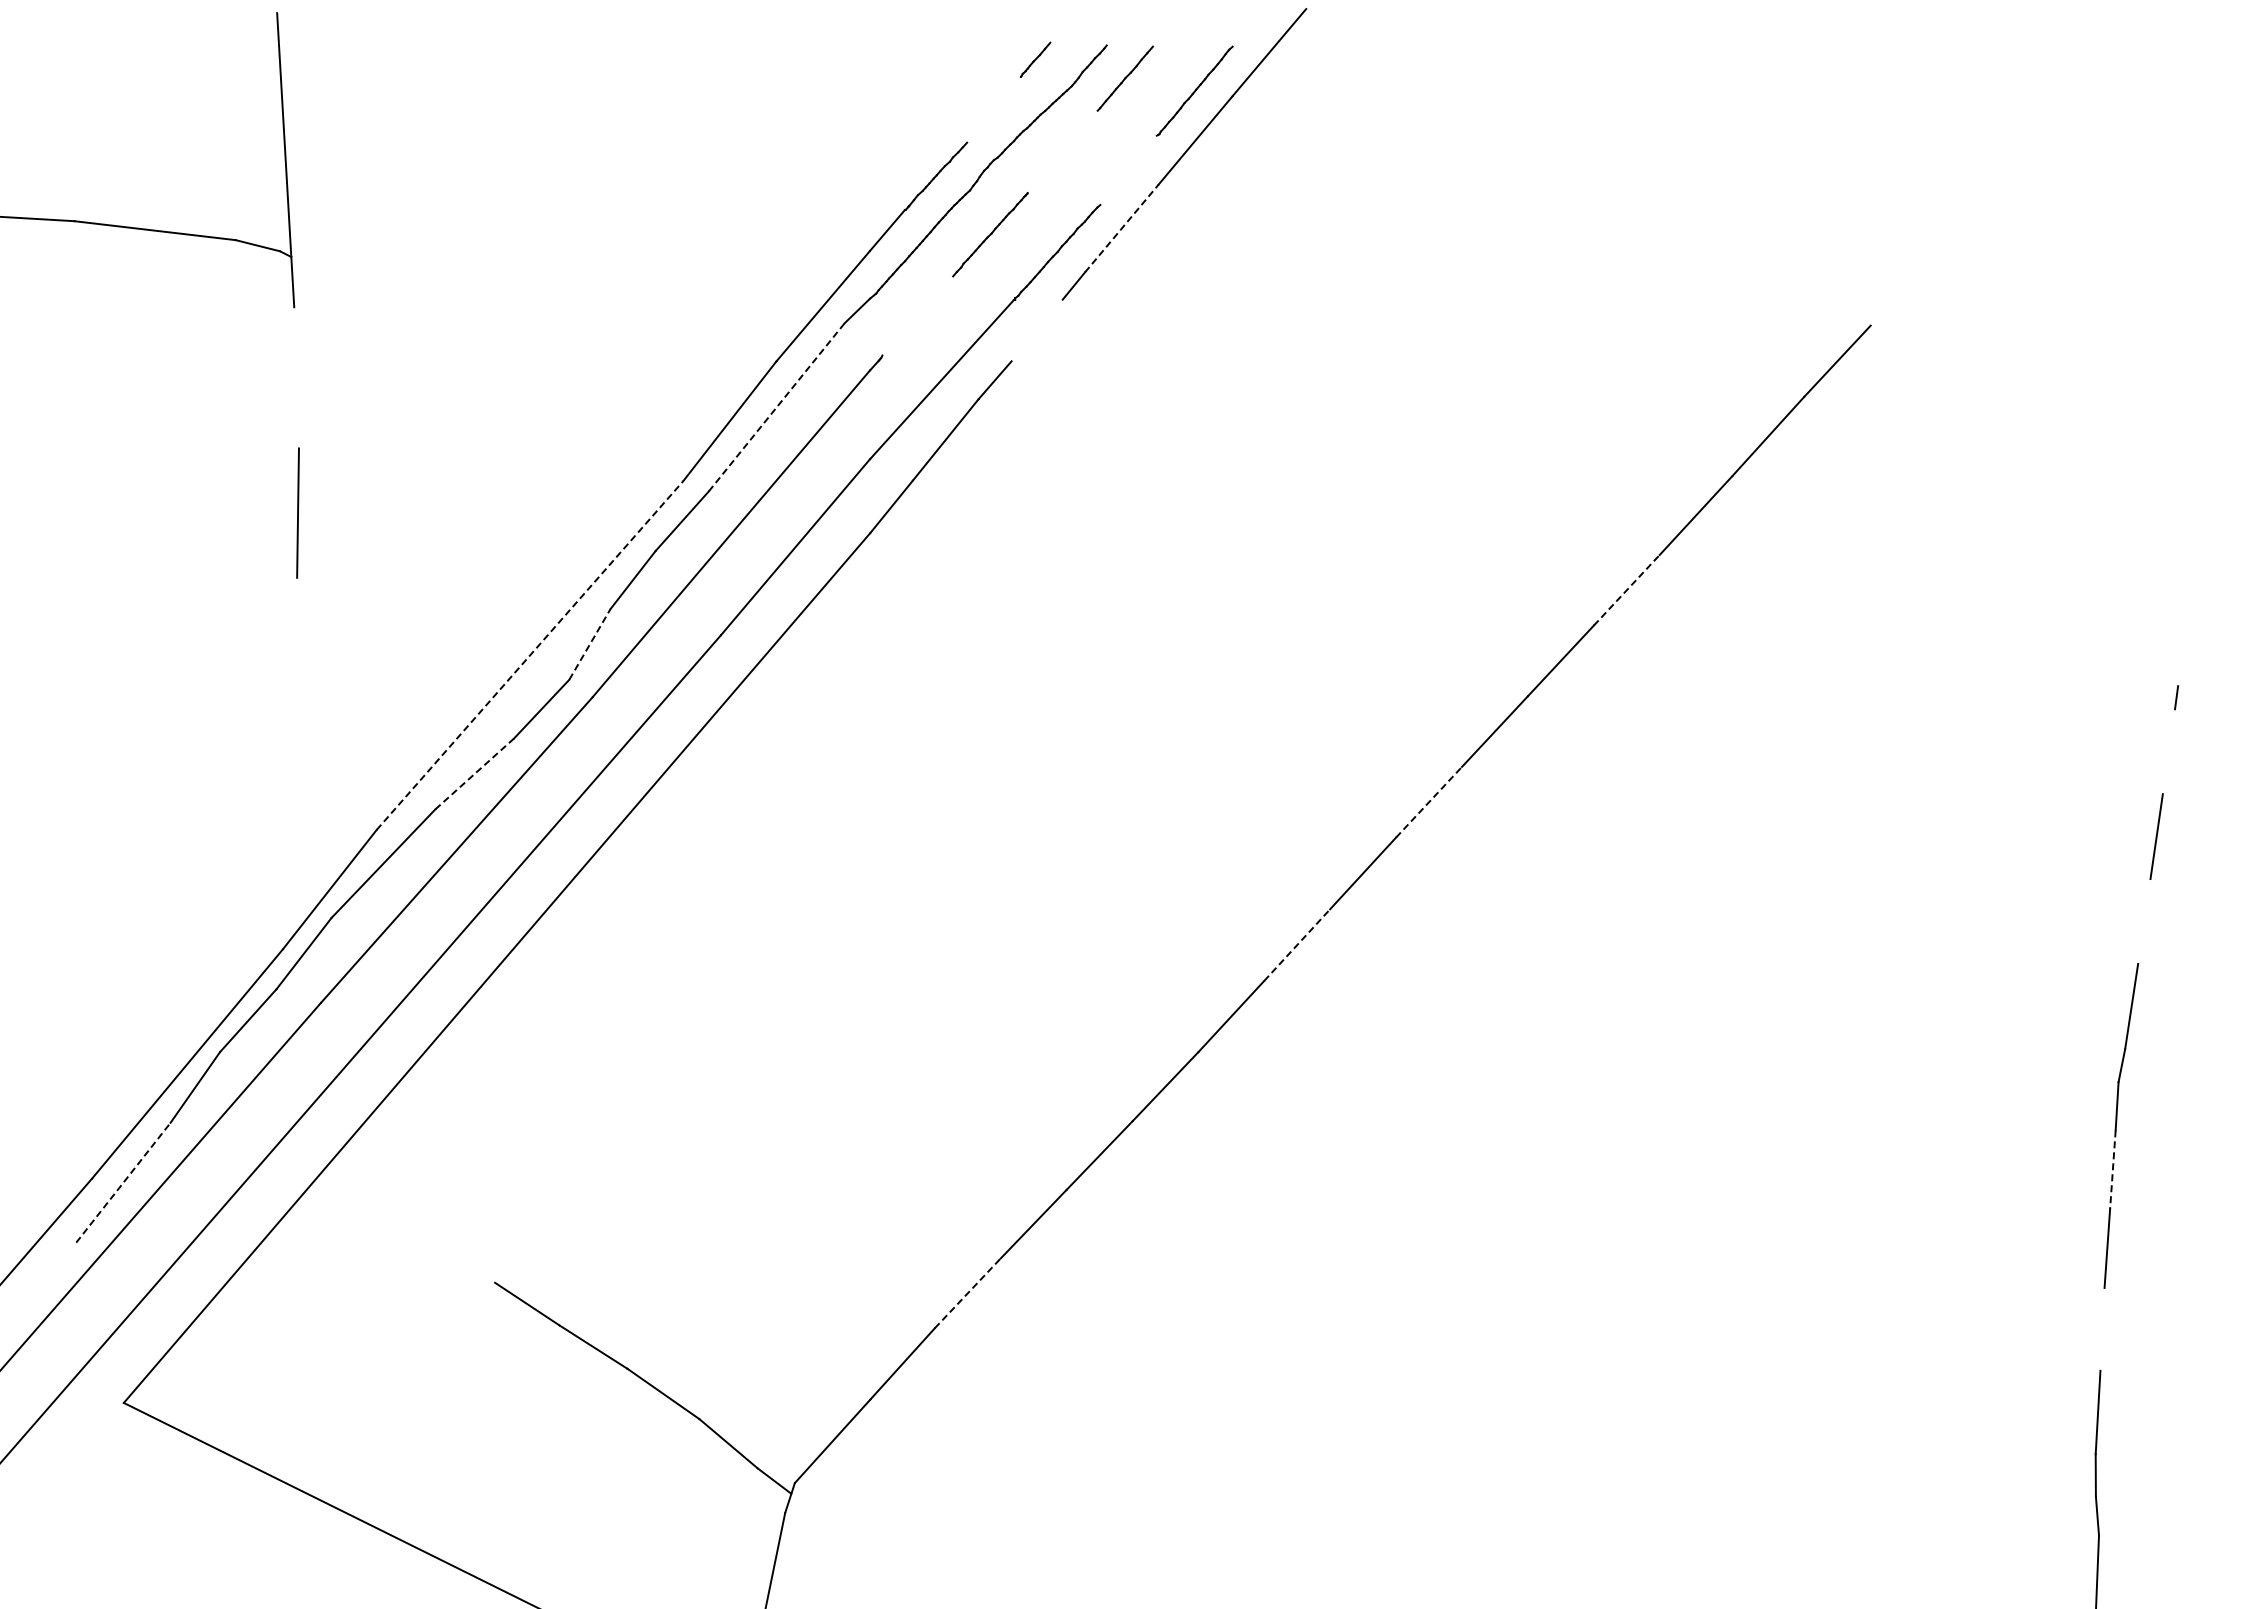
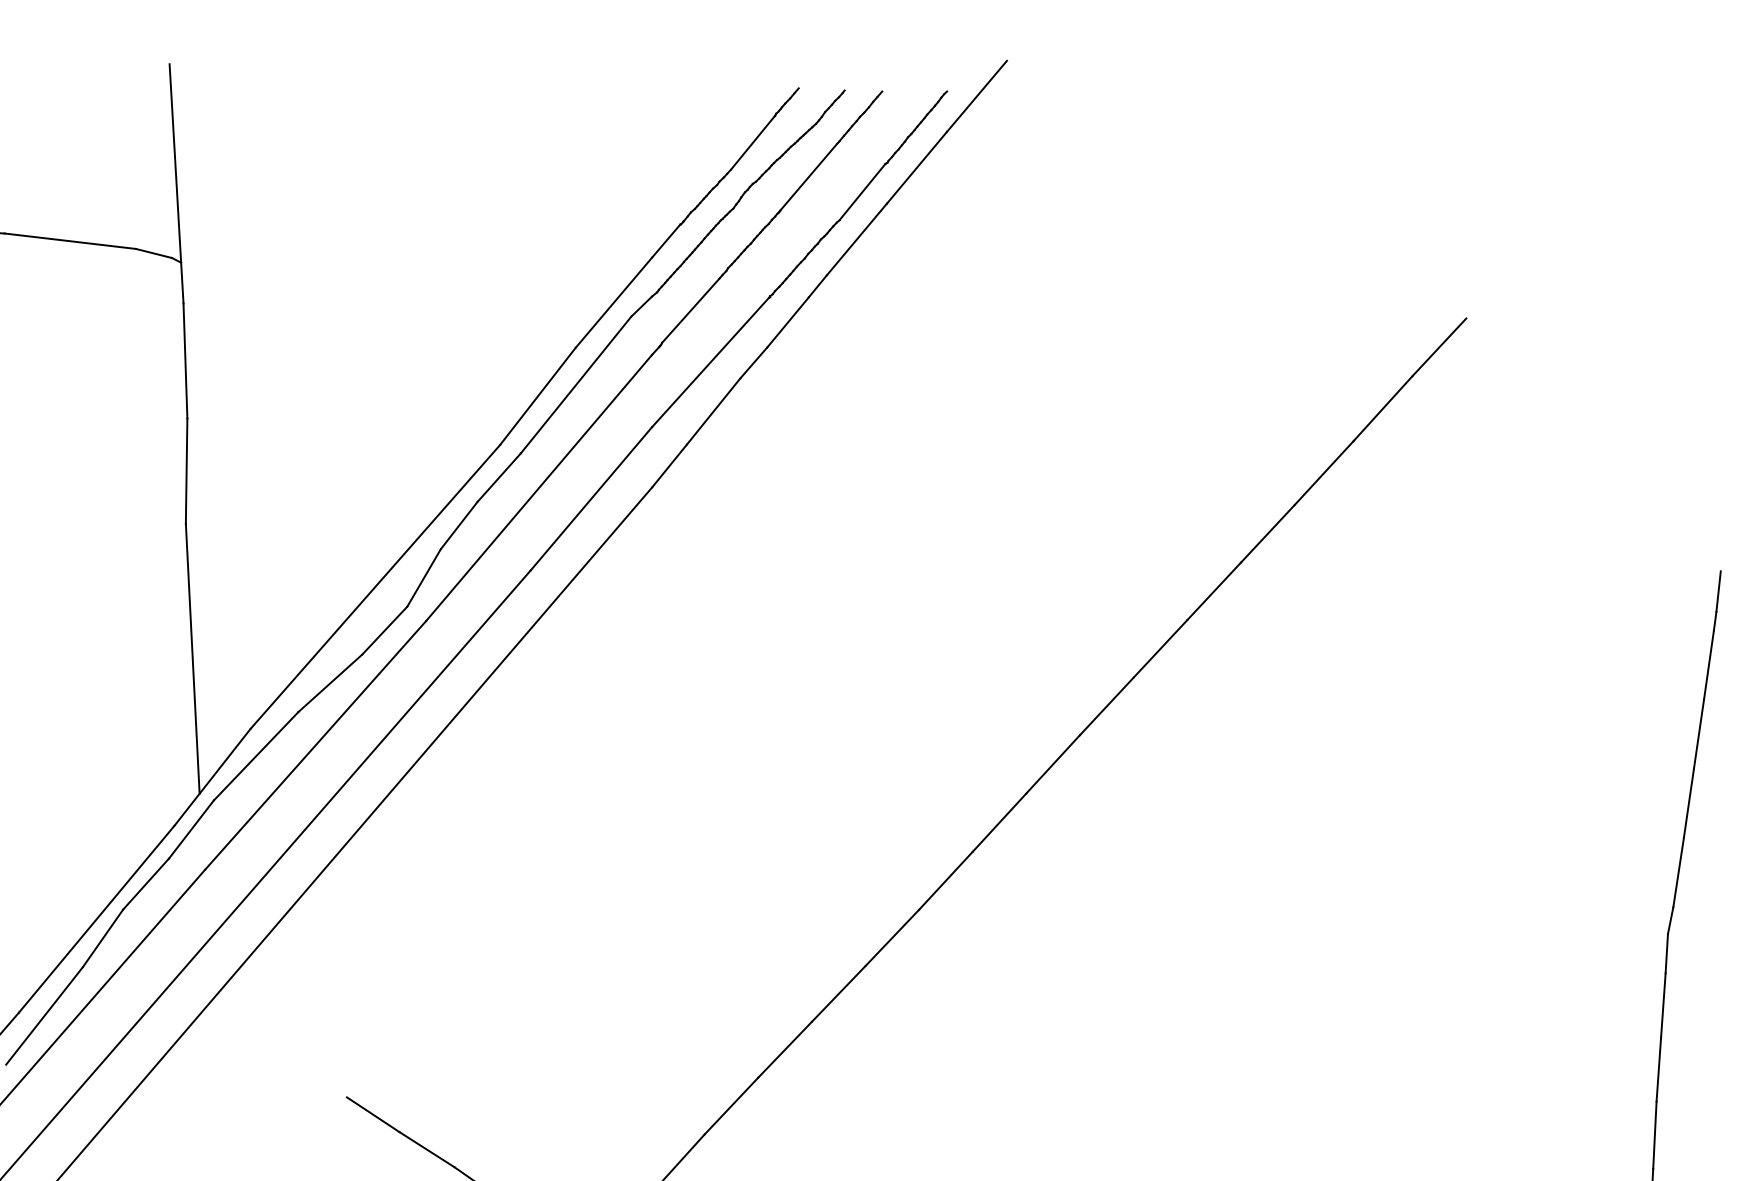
line: (993, 109) -> (752, 142), added
line: (1062, 151) -> (808, 176), added
line: (1128, 169) -> (862, 191), added
line: (1122, 228) -> (857, 239), dashed -> solid
line: (917, 315) -> (690, 310), added
line: (1036, 330) -> (787, 322), added
line: (296, 377) -> (185, 360), added
line: (777, 406) -> (576, 384), dashed -> solid
line: (1627, 589) -> (1268, 533), dashed -> solid
line: (589, 644) -> (423, 577), dashed -> solid
line: (530, 655) -> (375, 586), dashed -> solid
line: (2180, 661) -> (1718, 591), added
line: (305, 743) -> (192, 658), added
line: (2168, 751) -> (1708, 665), added
line: (474, 773) -> (330, 682), dashed -> solid
line: (1429, 801) -> (1107, 705), dashed -> solid
line: (2144, 921) -> (1689, 803), added
line: (1297, 945) -> (999, 822), dashed -> solid
line: (2112, 1170) -> (1663, 1005), dashed -> solid
line: (123, 1182) -> (44, 1015), dashed -> solid
line: (968, 1293) -> (732, 1106), dashed -> solid
line: (2102, 1328) -> (1654, 1134), added

